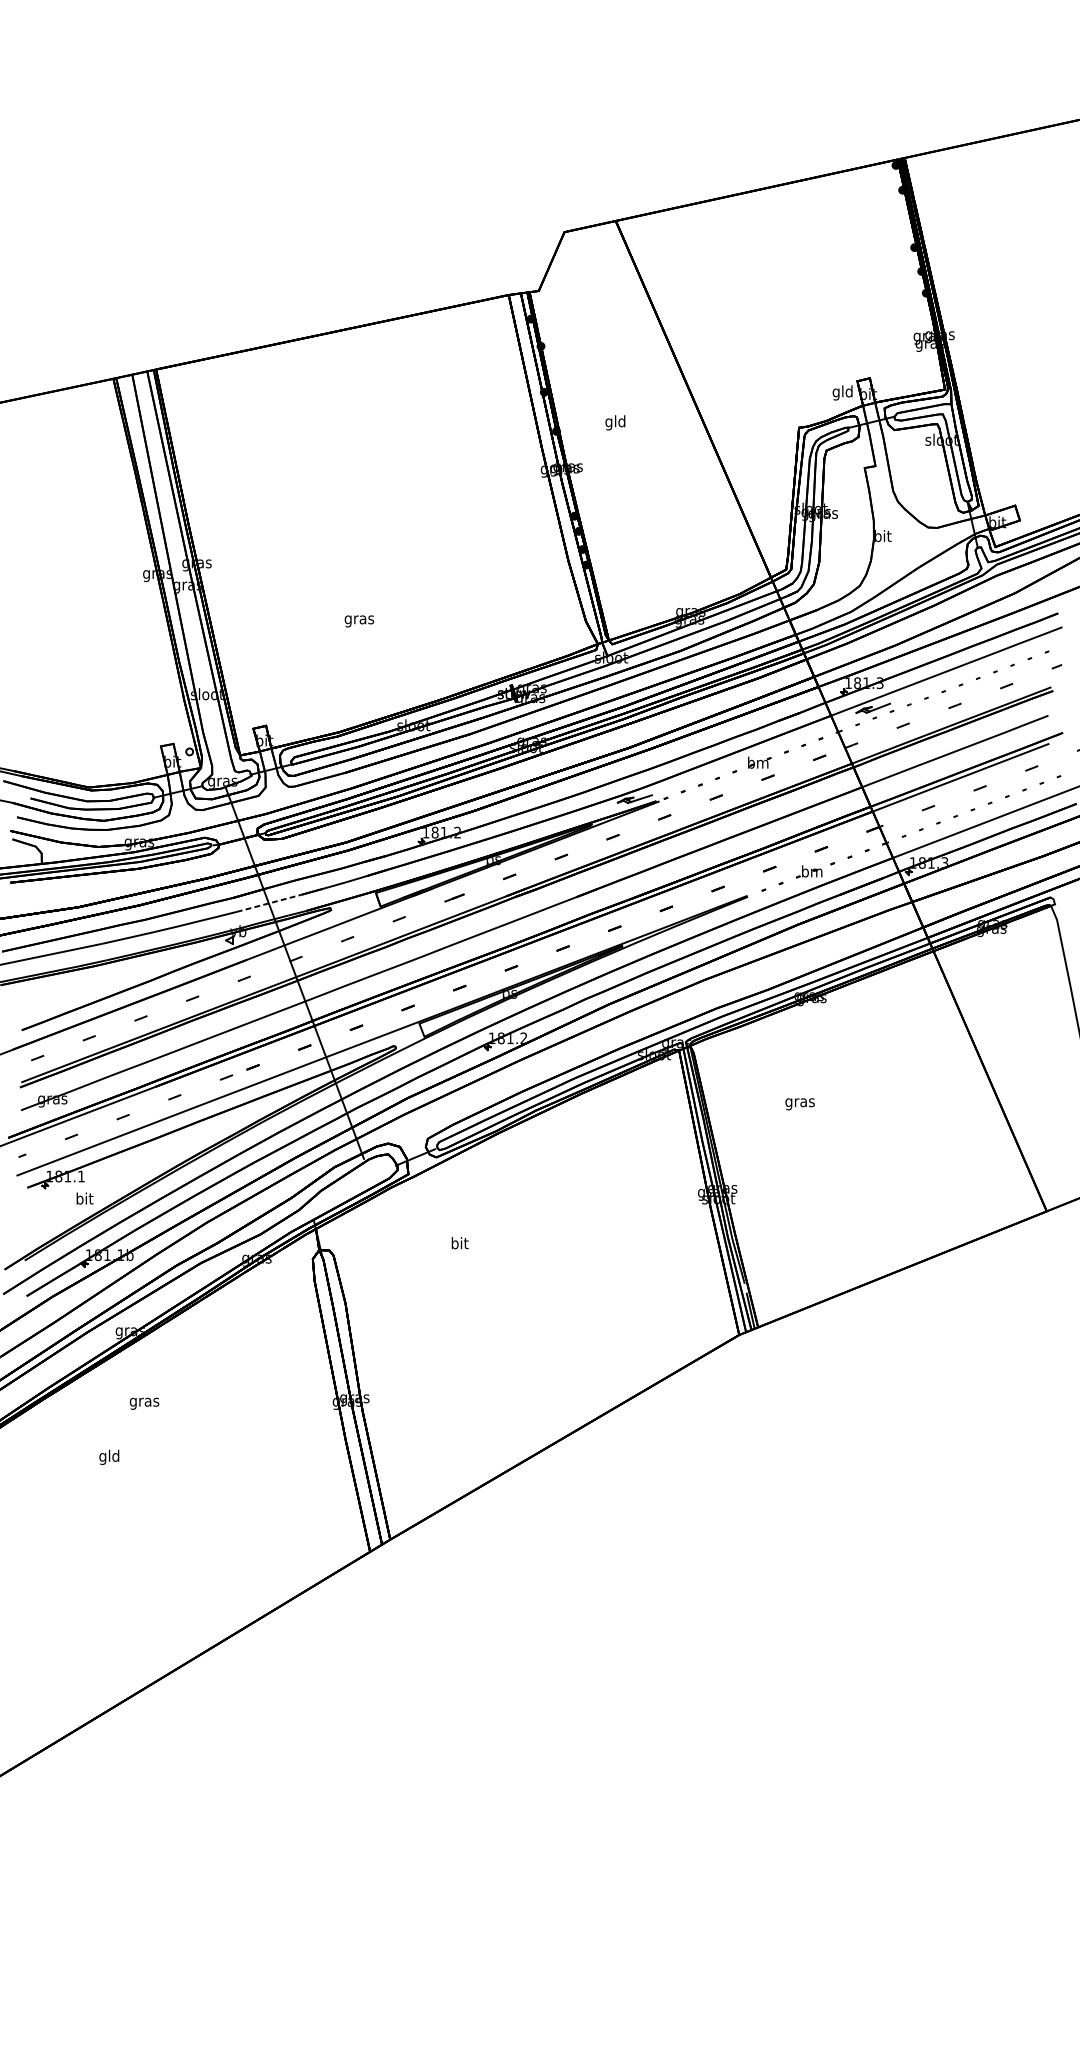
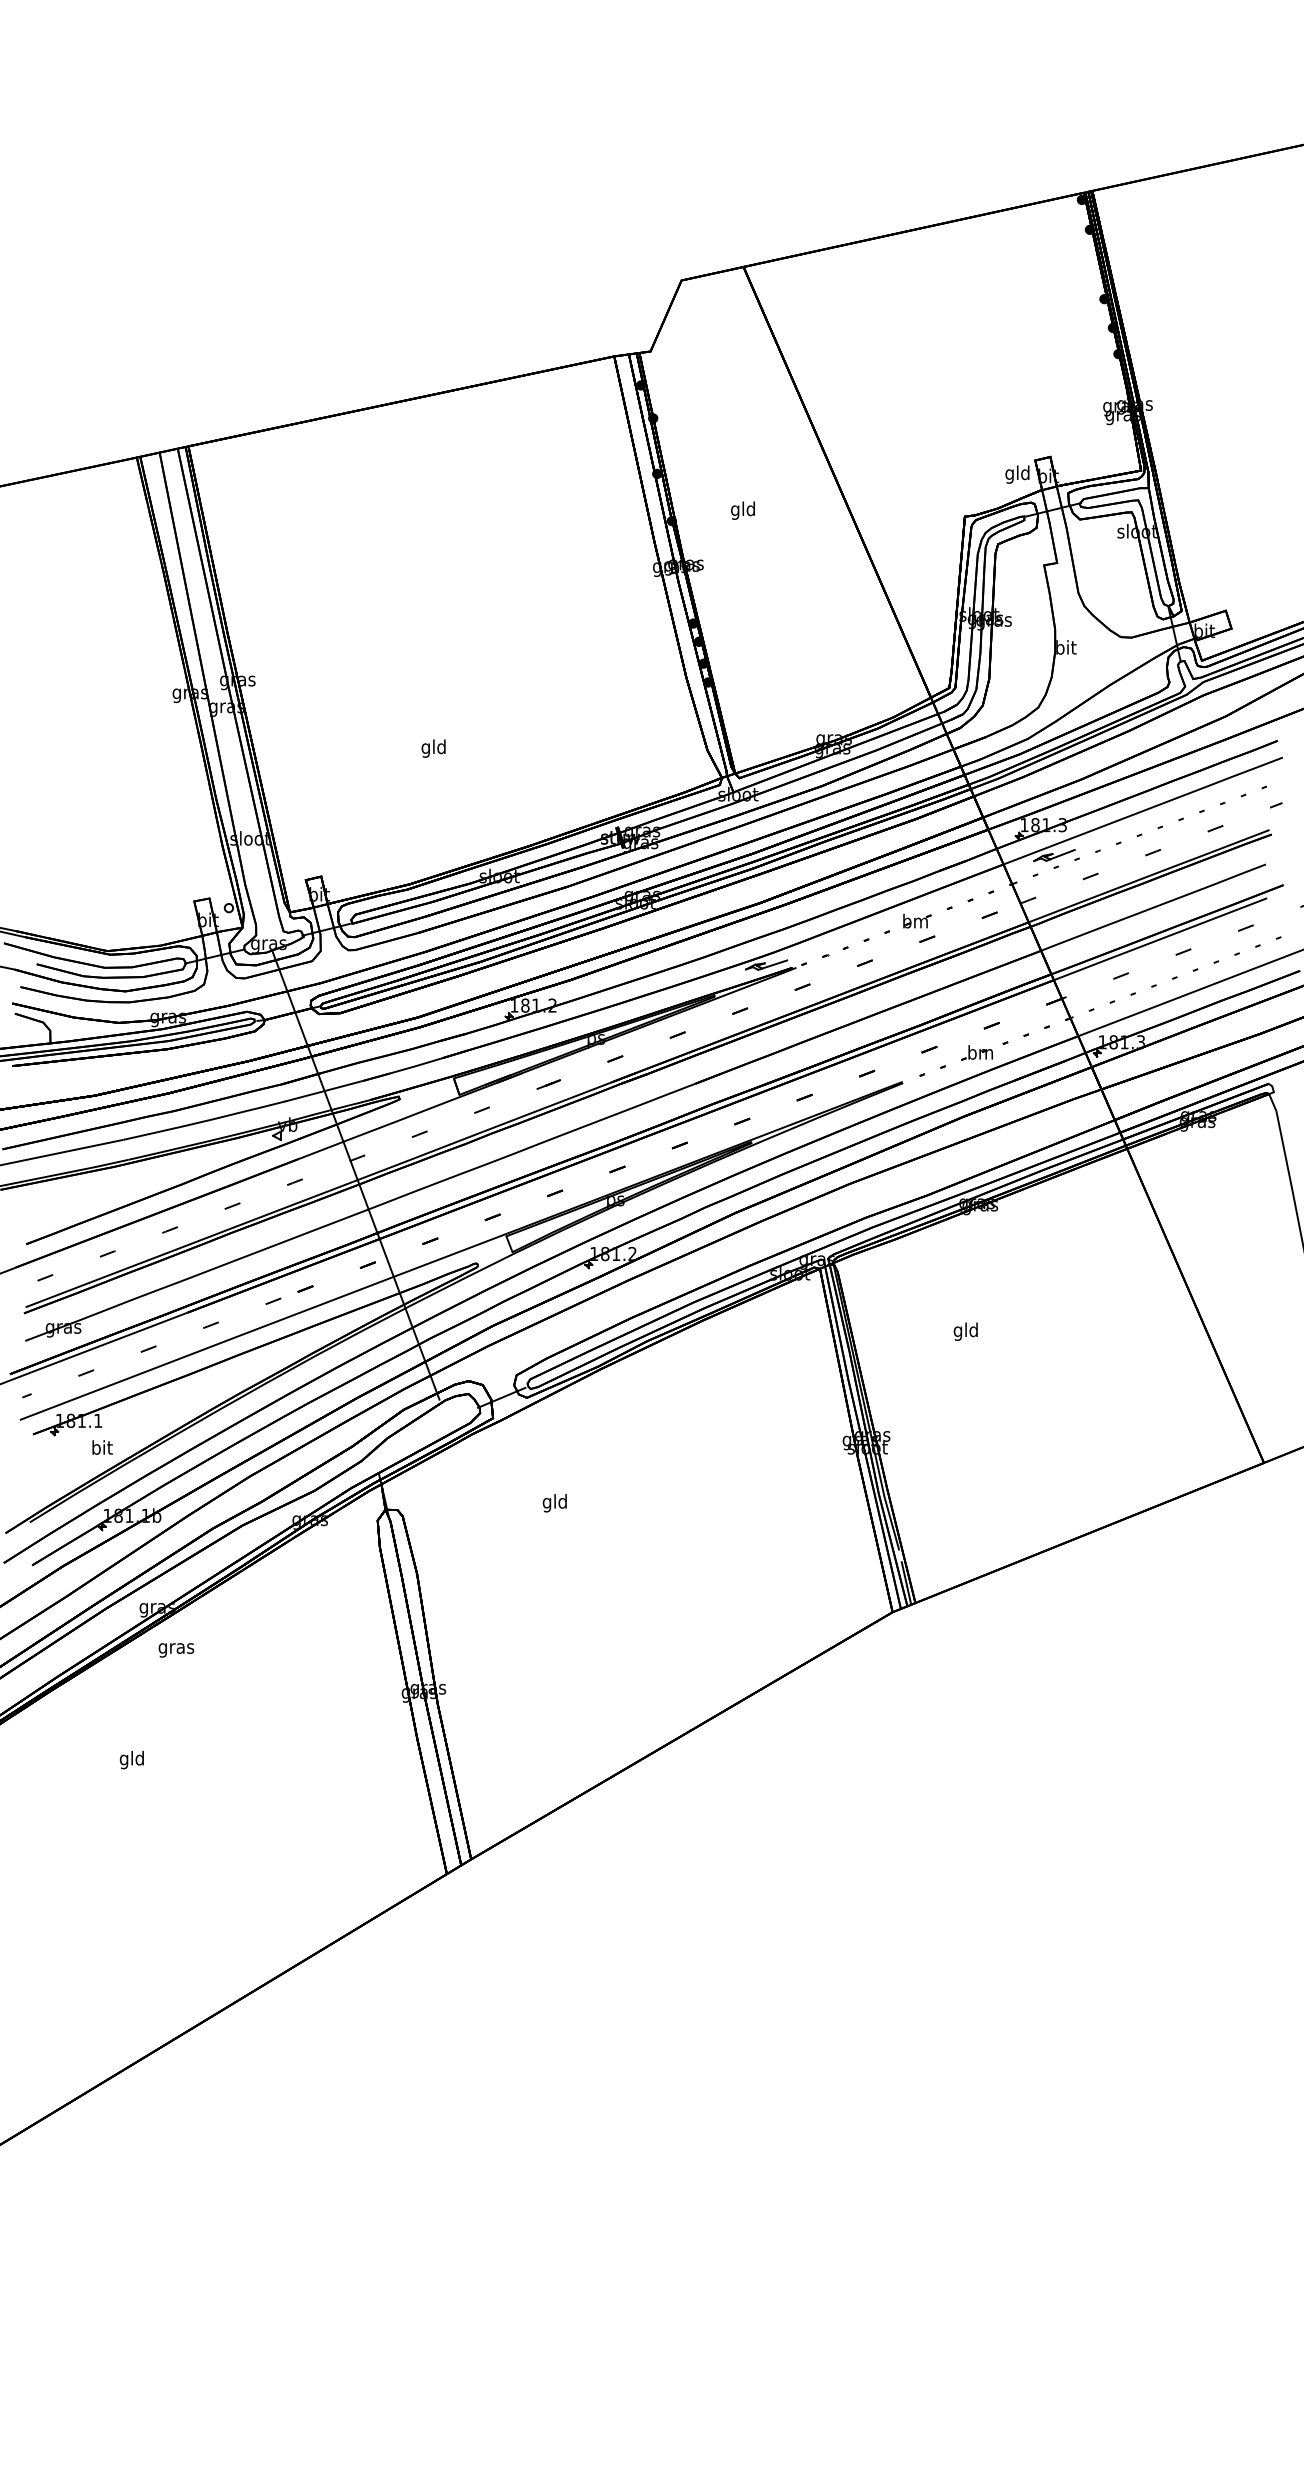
text: (359, 619) -> (433, 748), gras -> gld
line: (269, 902) -> (325, 1090), dashed -> solid
text: (799, 1102) -> (965, 1331), gras -> gld
text: (459, 1244) -> (554, 1503), bit -> gld
text: (144, 1403) -> (176, 1650), moved

